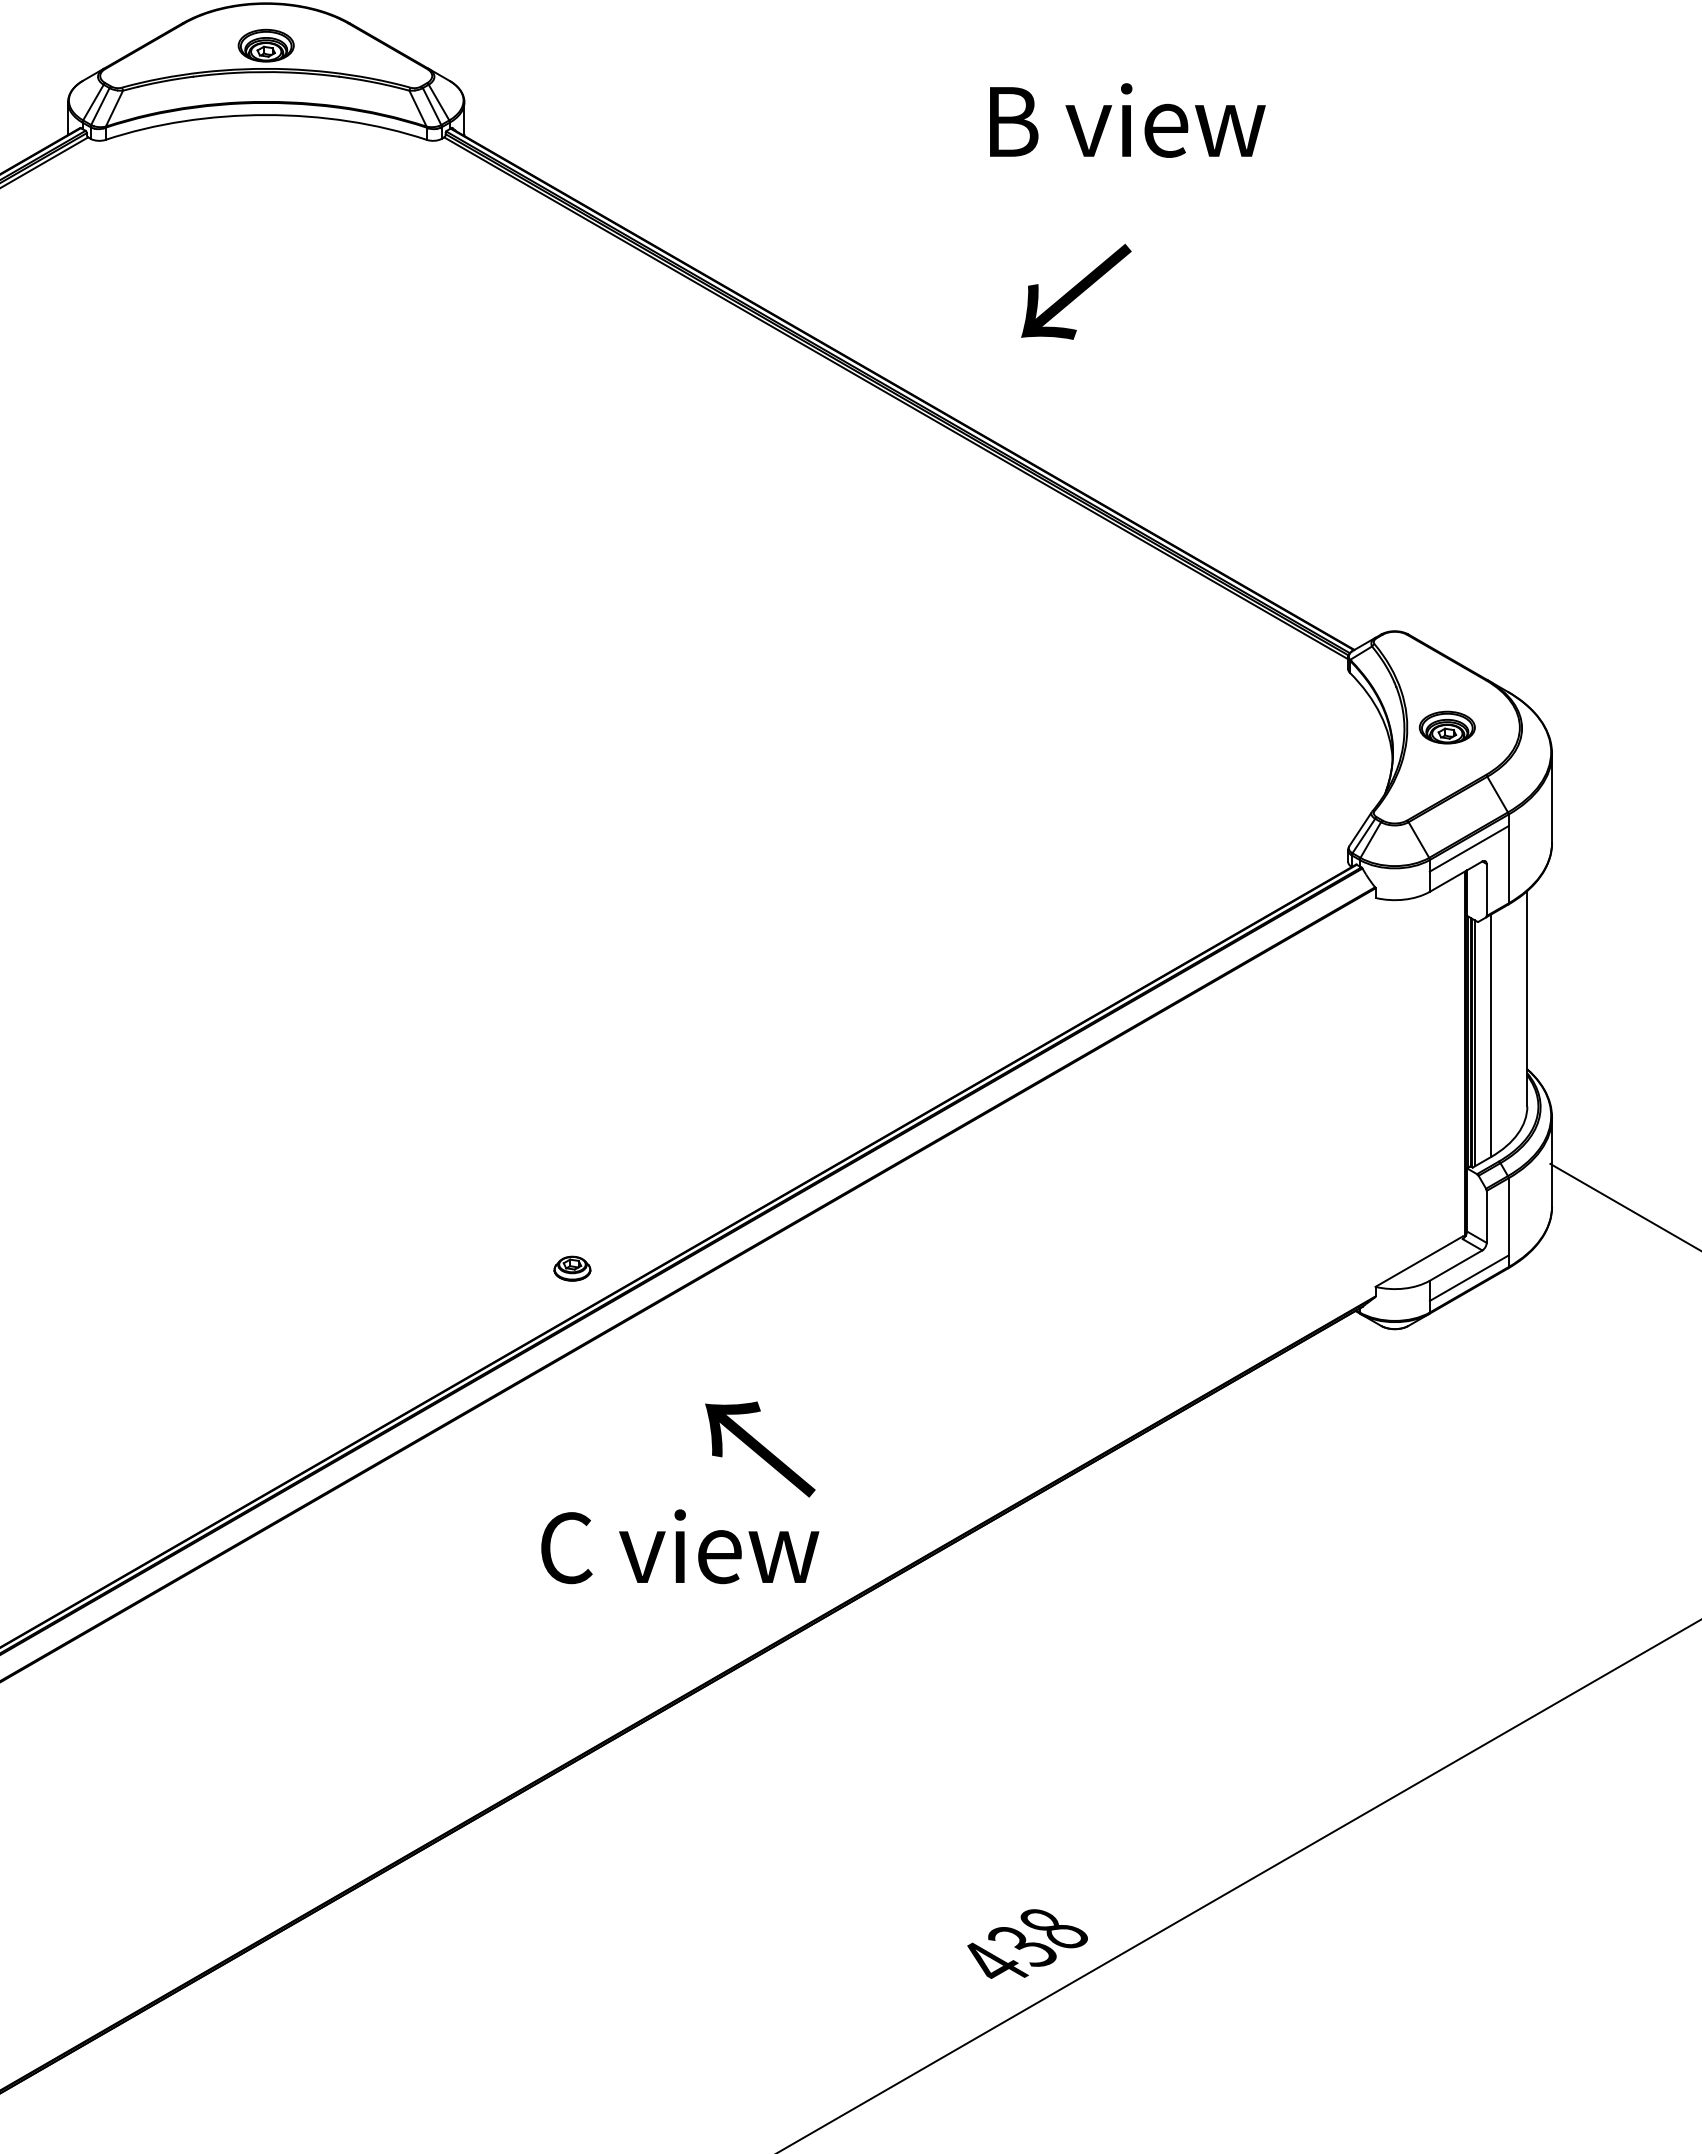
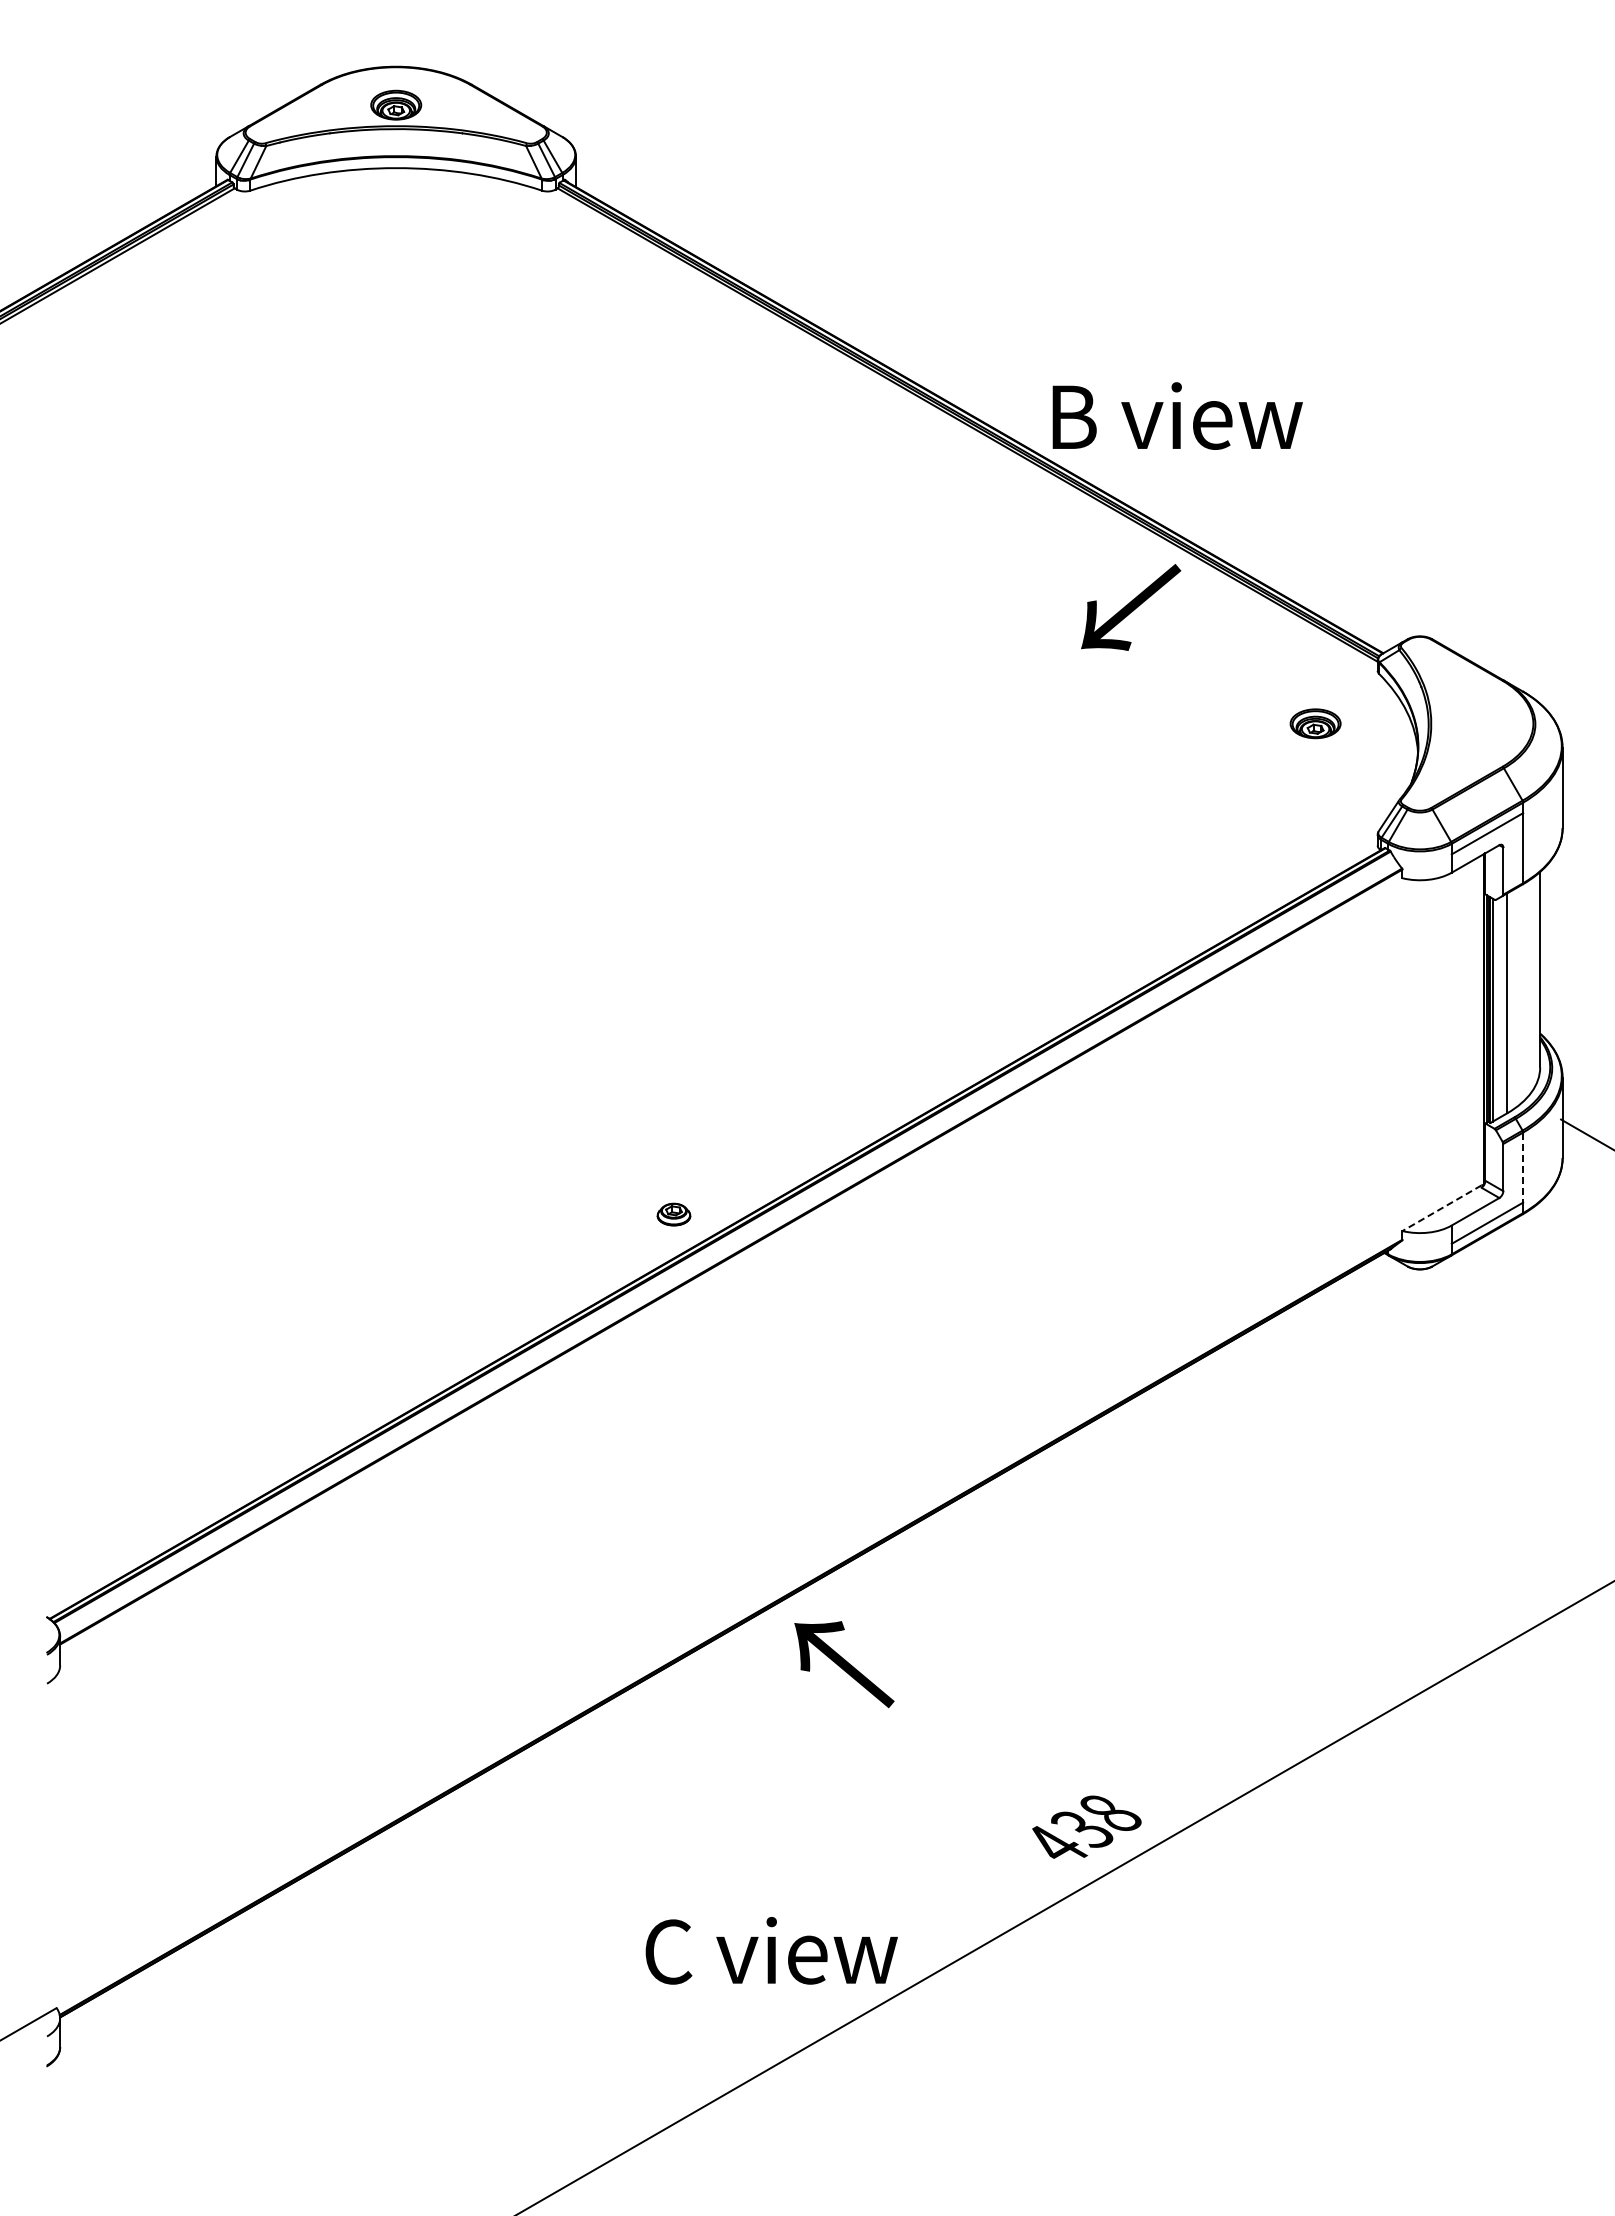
text: (1127, 119) -> (1177, 415), moved
text: (1076, 291) -> (1131, 607), moved
part: (1447, 727) -> (1315, 723), moved
line: (1508, 1217) -> (1523, 1168), solid -> dashed
line: (1419, 1261) -> (1442, 1208), solid -> dashed
text: (760, 1449) -> (844, 1664), moved
text: (679, 1546) -> (771, 1950), moved

